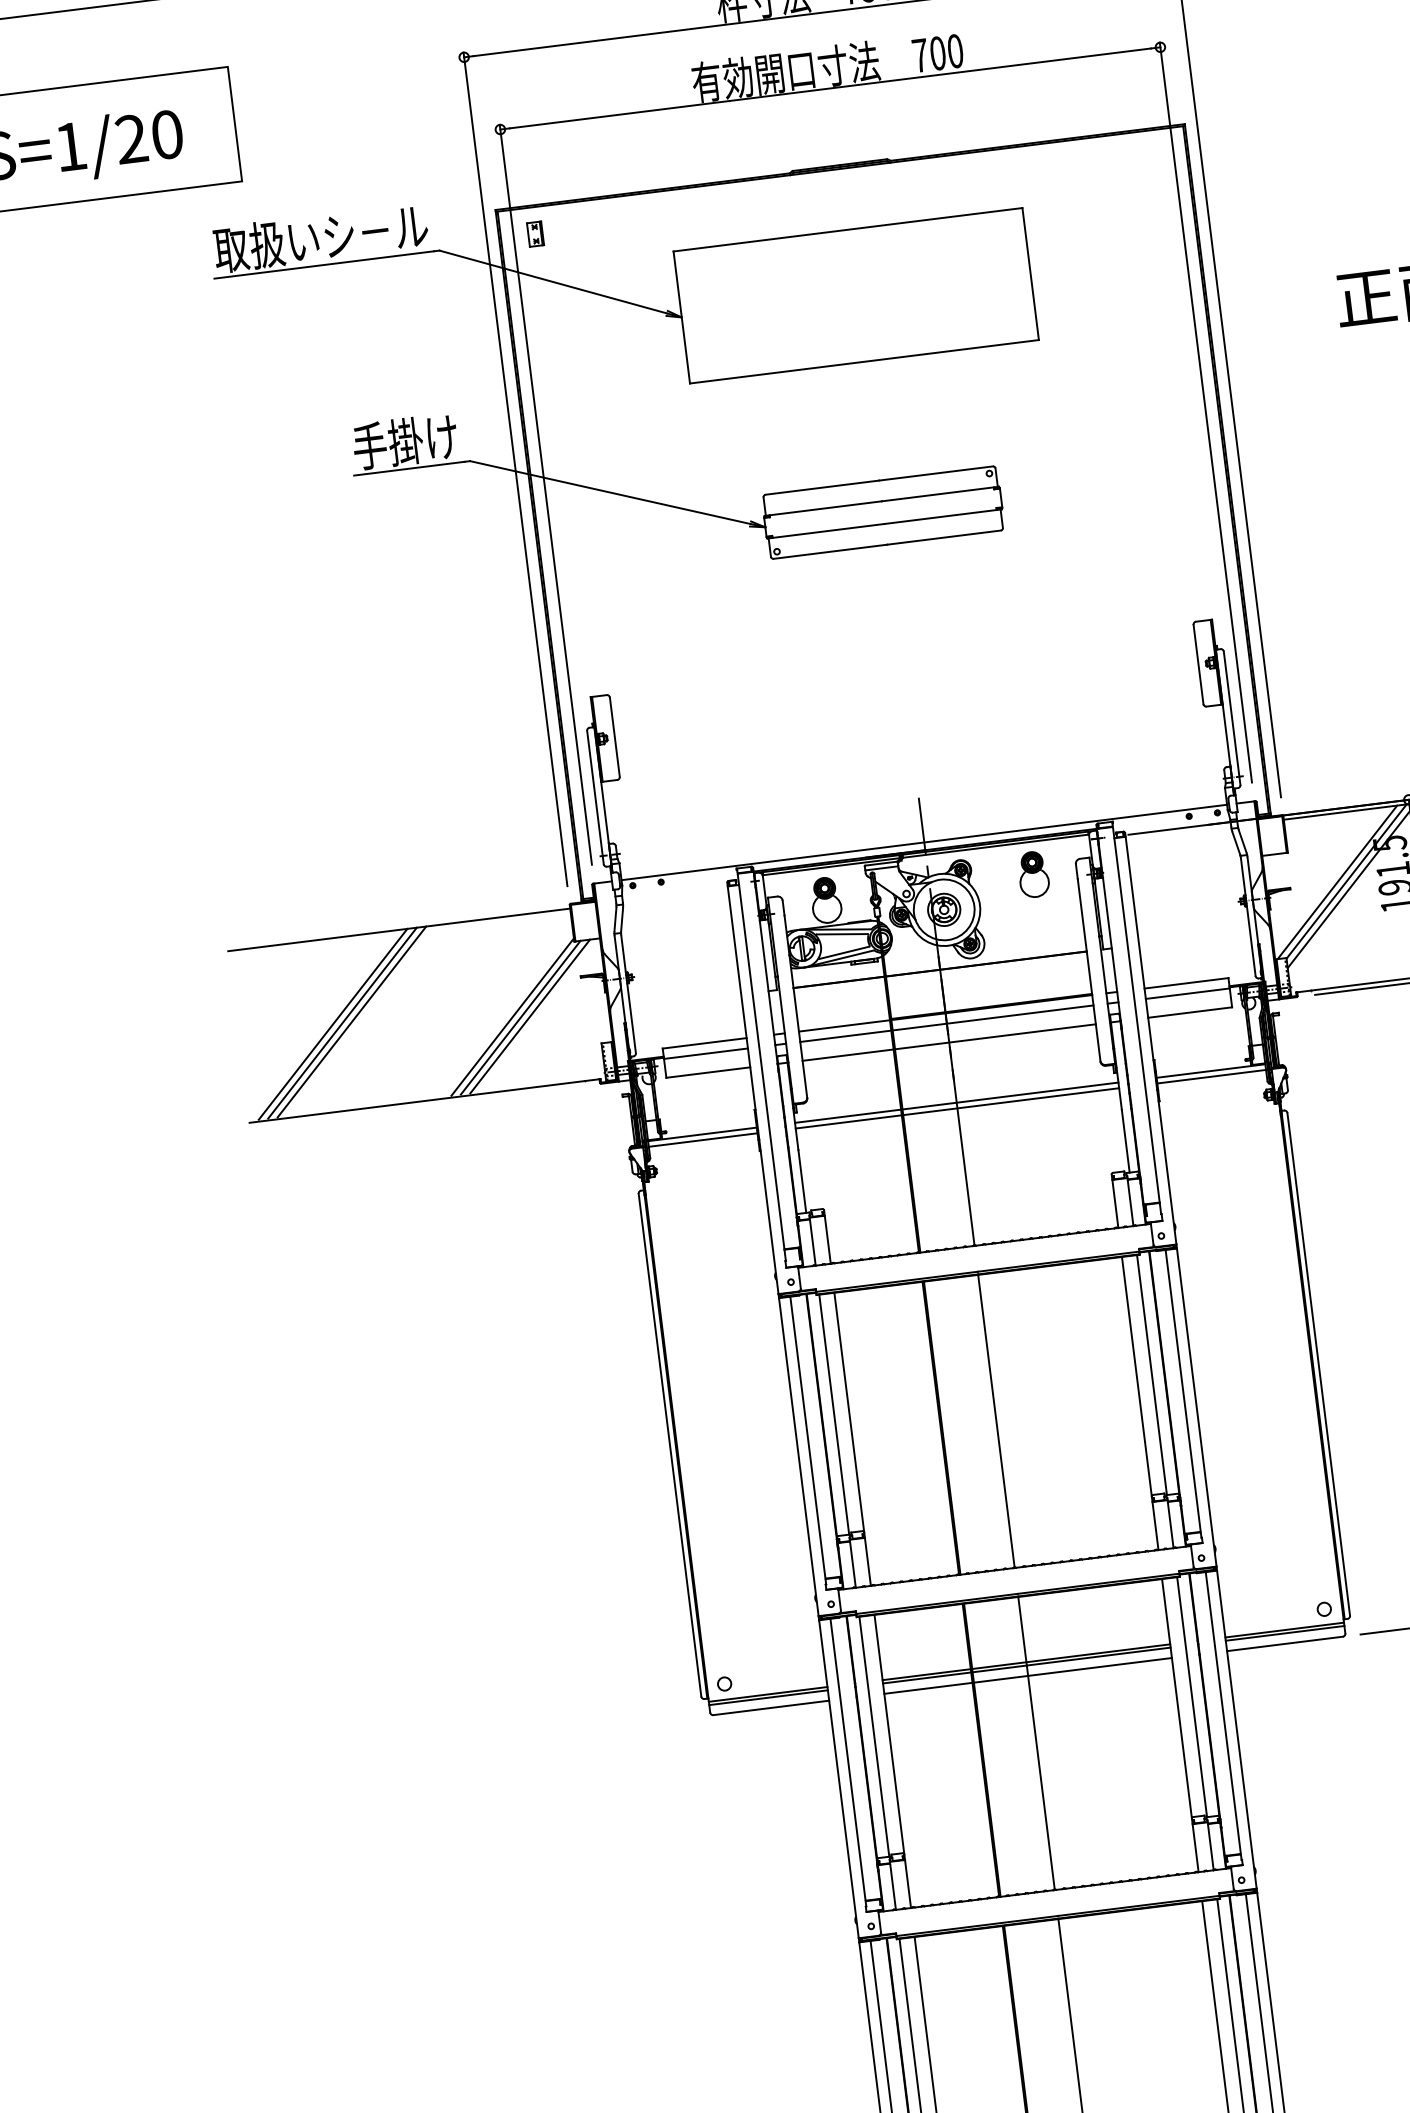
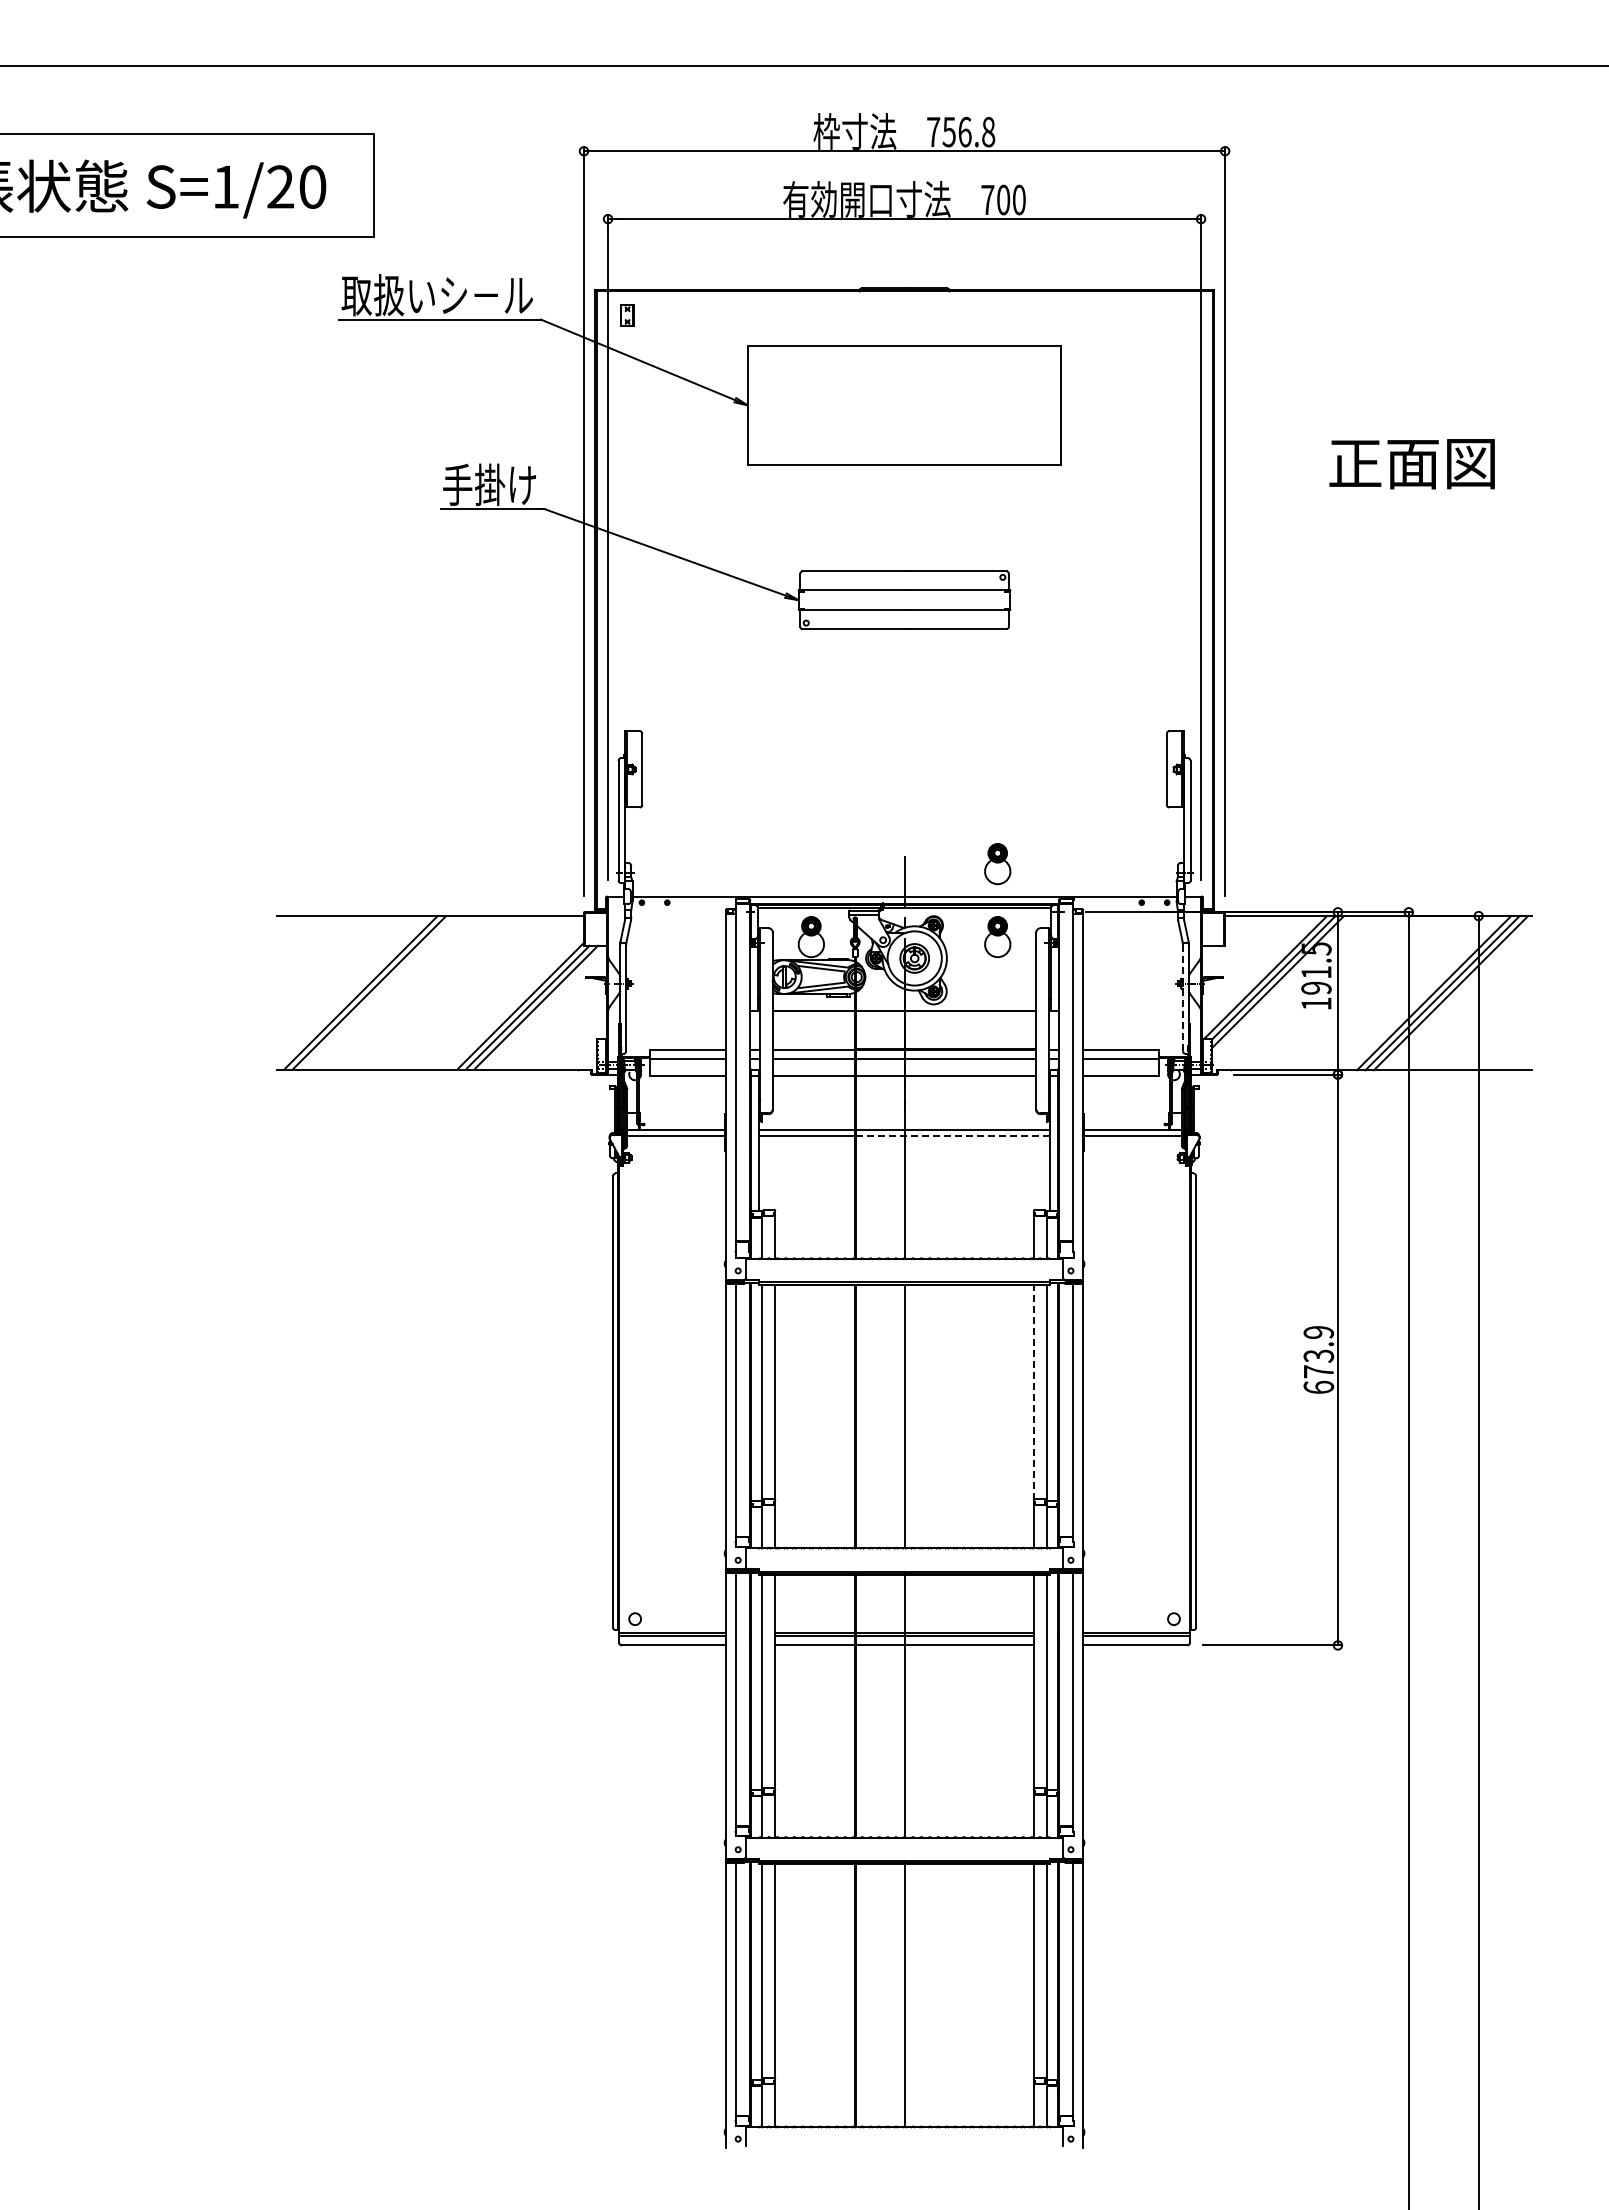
part: (1023, 793) -> (997, 864), added
line: (1247, 917) -> (1182, 998), solid -> dashed
line: (352, 1022) -> (378, 992), removed
line: (1010, 1101) -> (952, 1135), solid -> dashed
line: (1136, 1376) -> (1033, 1392), solid -> dashed

